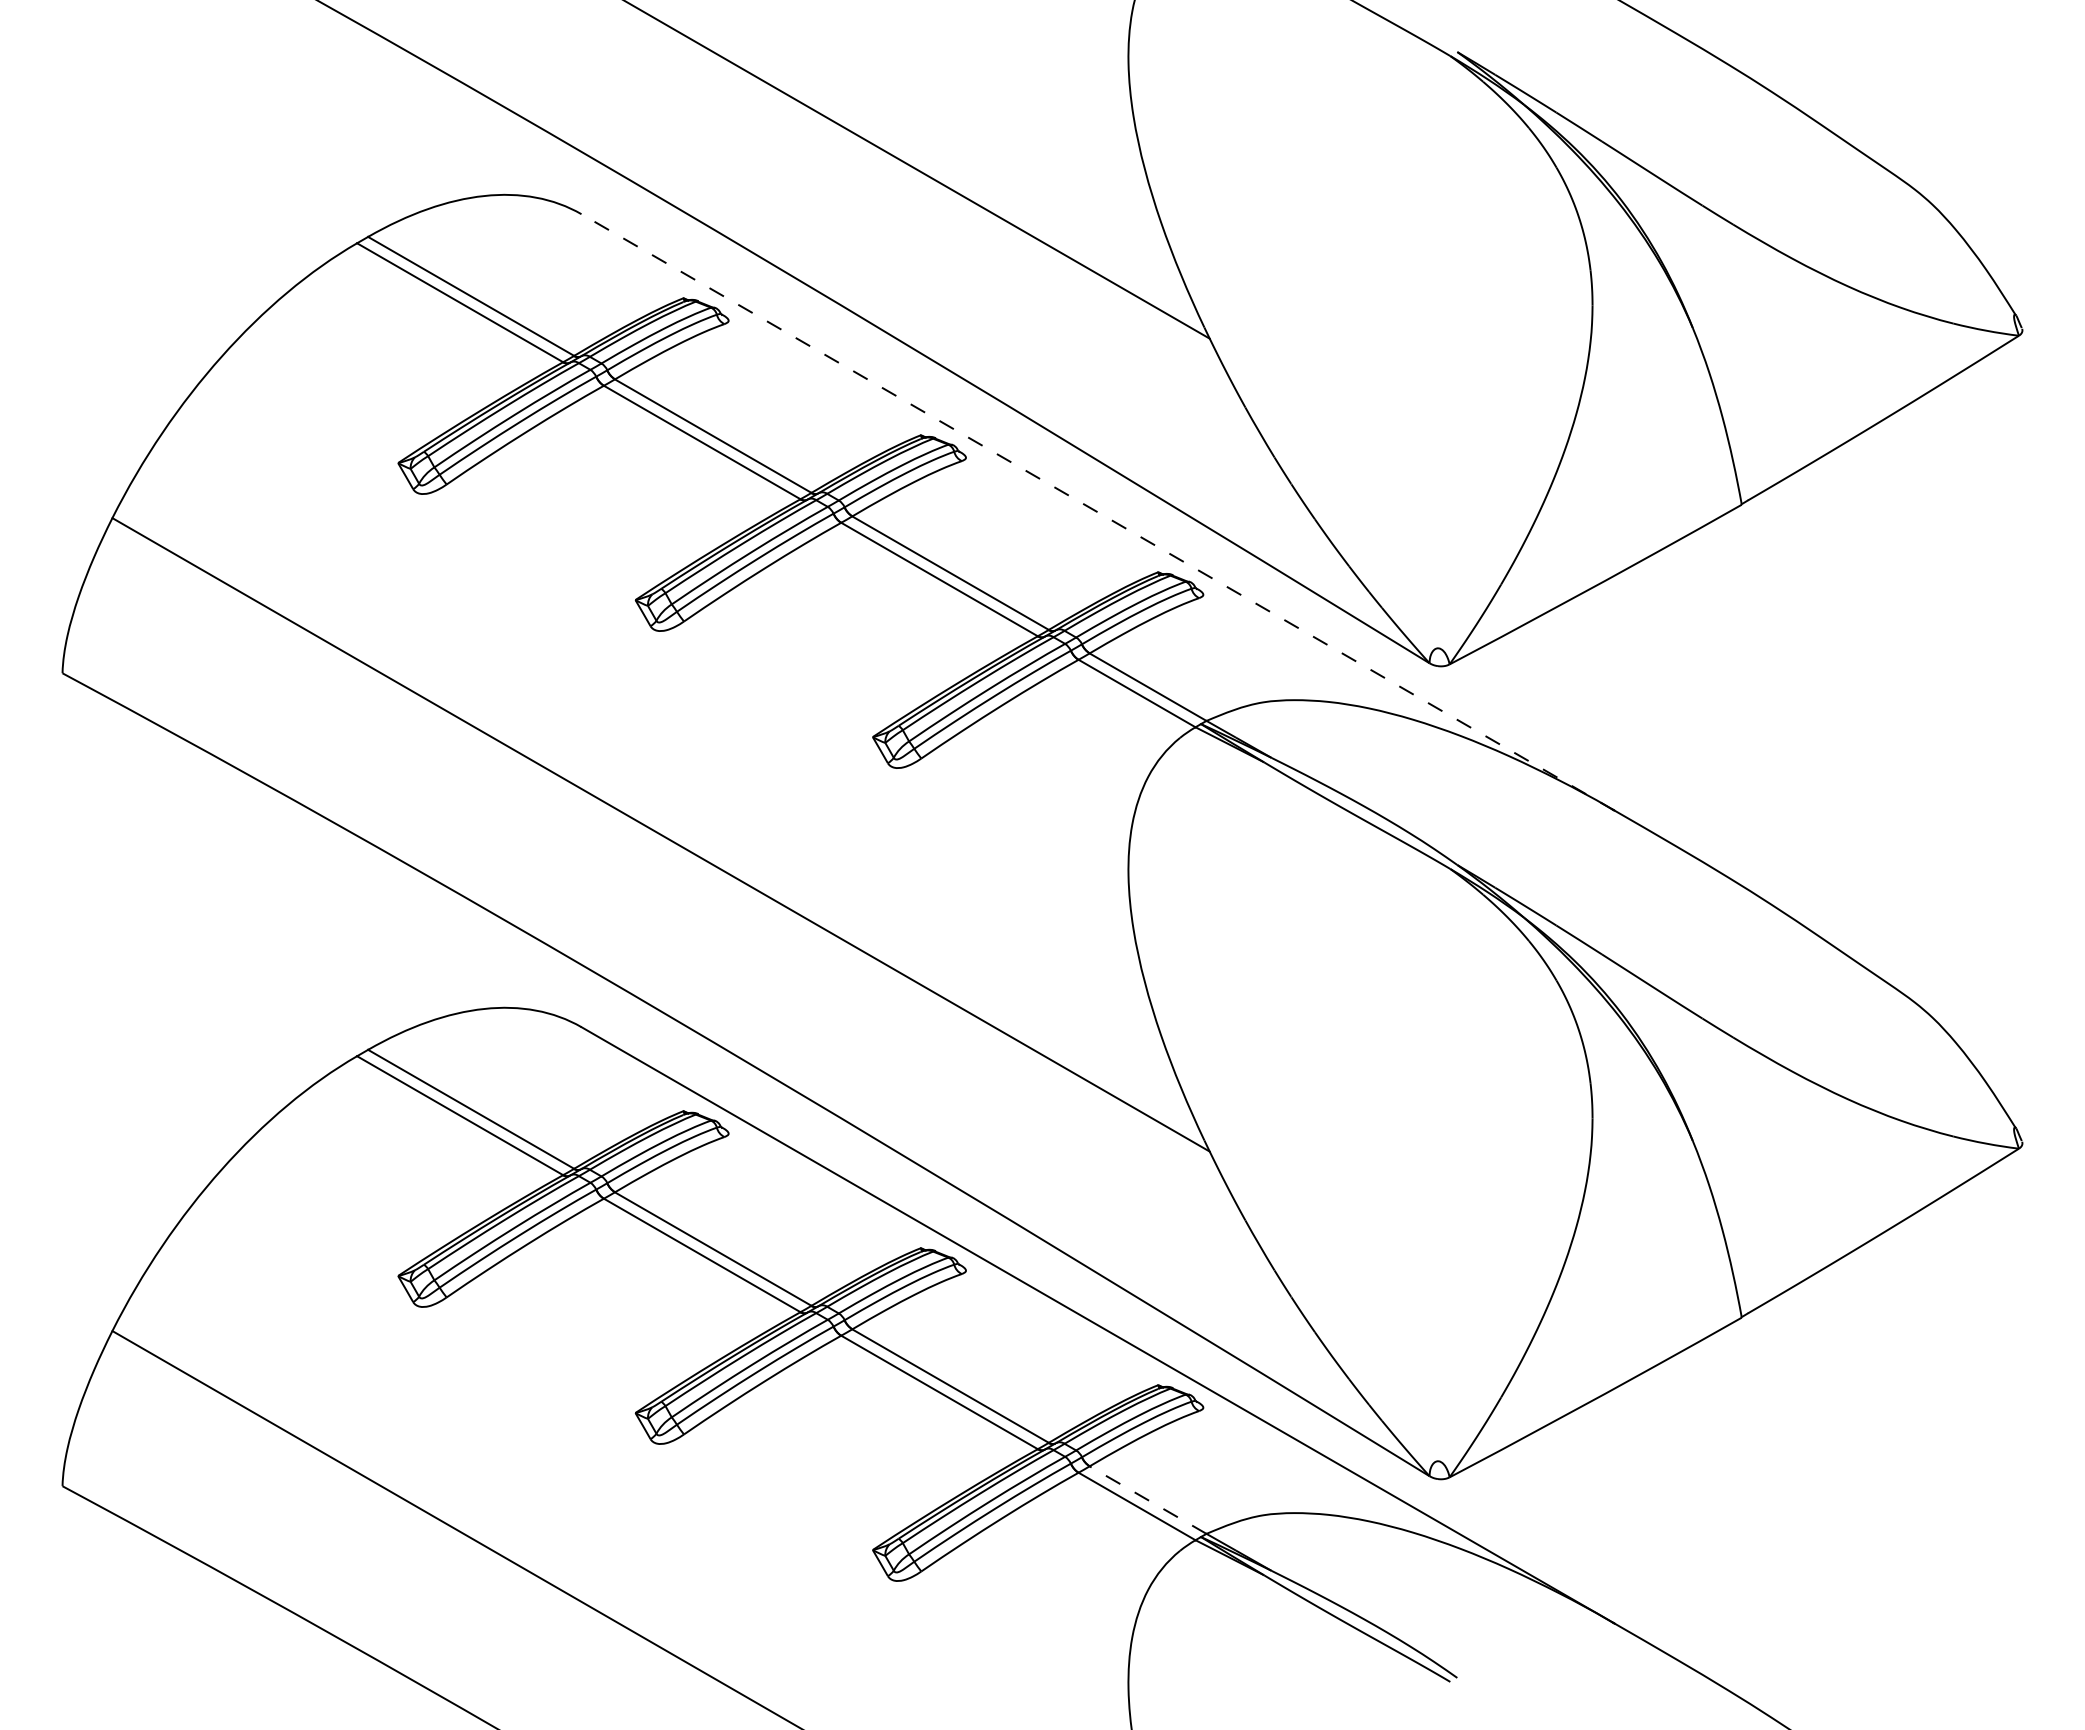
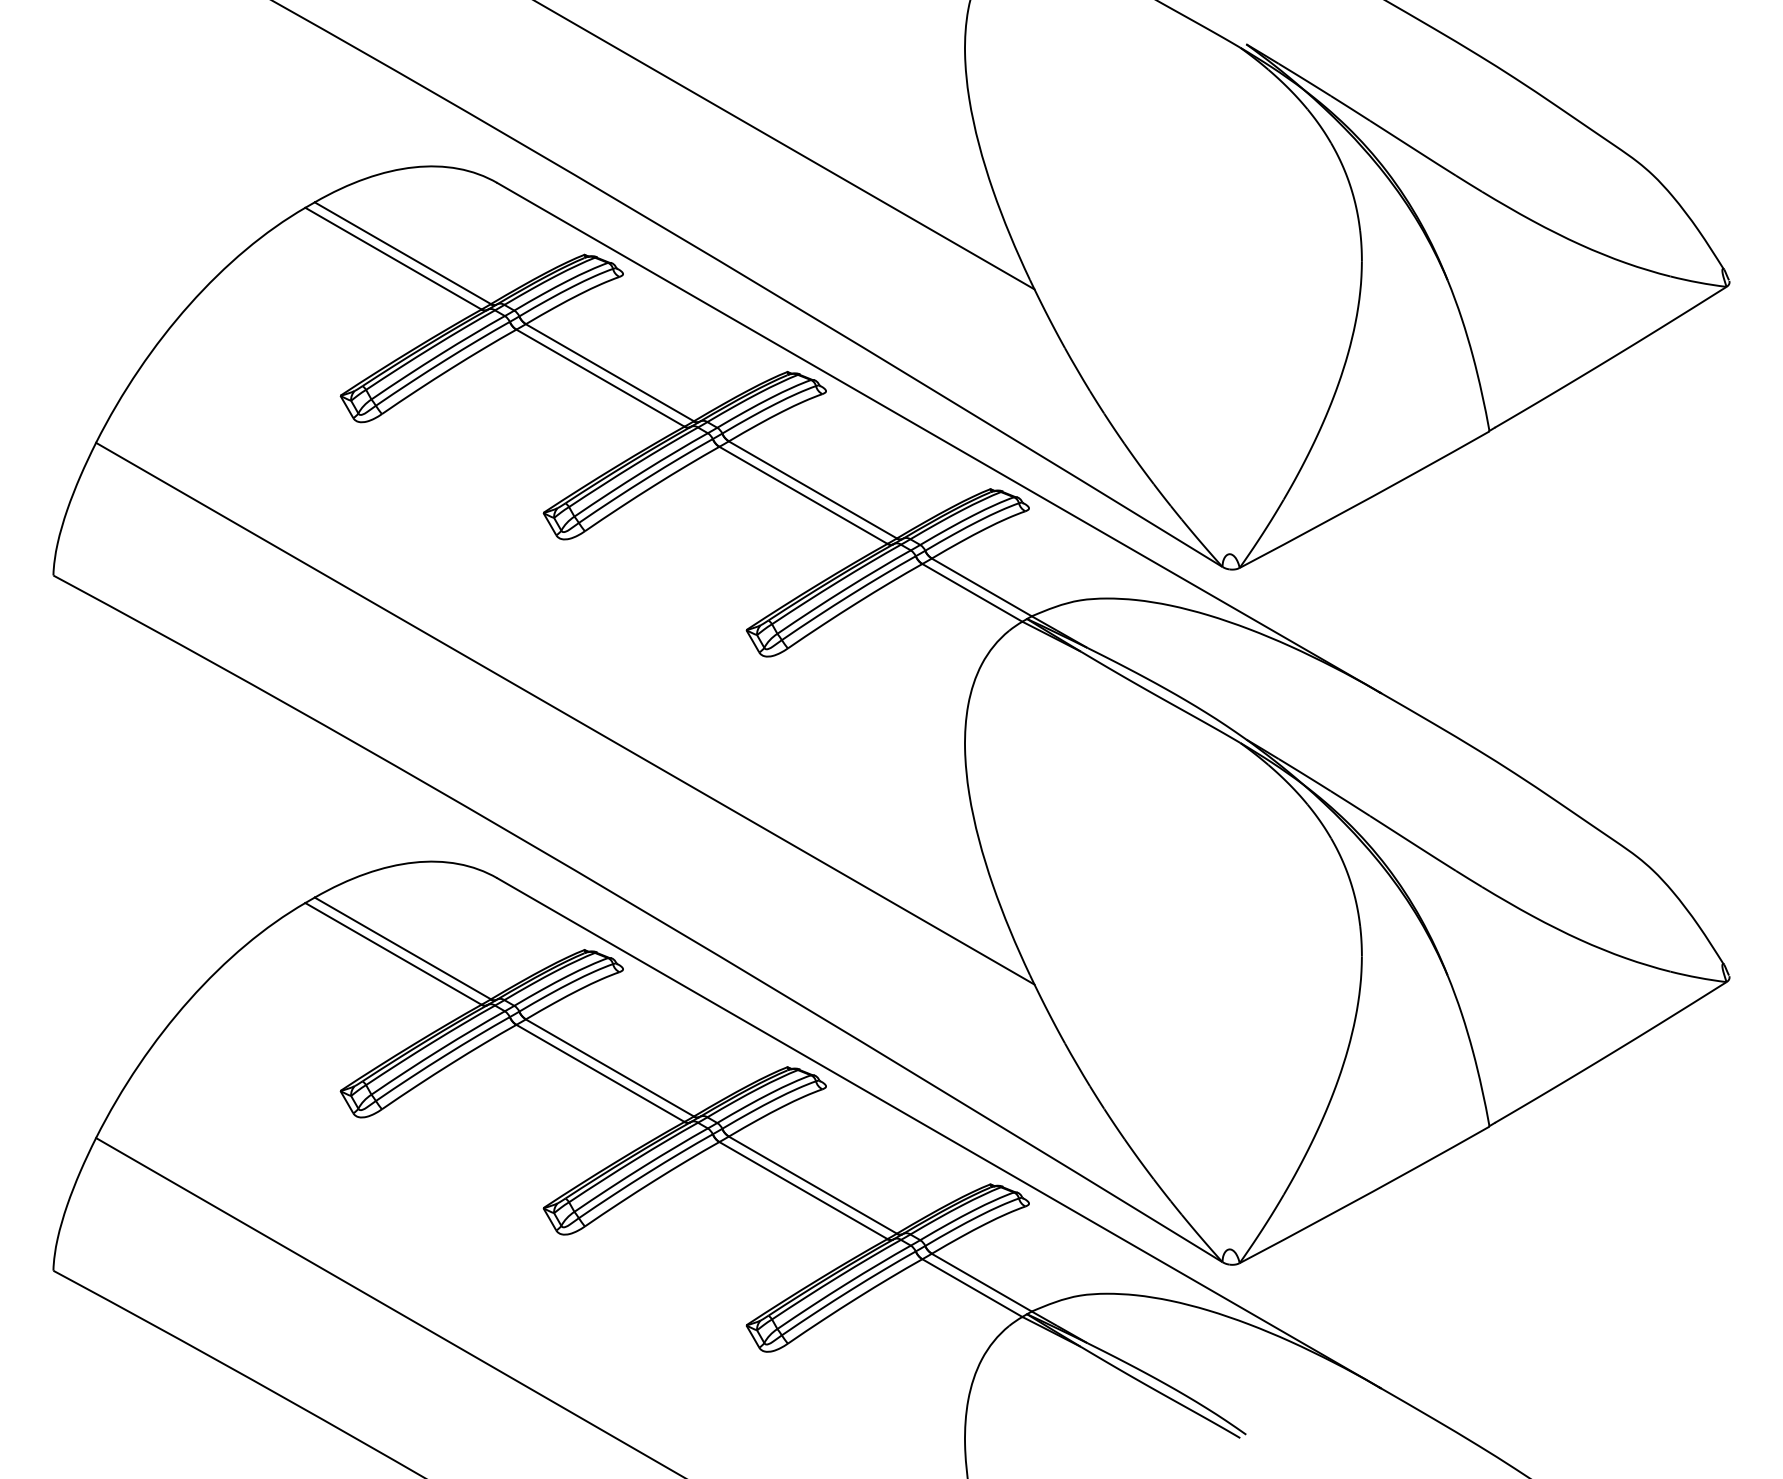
line: (1098, 512) -> (939, 438), dashed -> solid
line: (1147, 1499) -> (981, 1282), dashed -> solid

